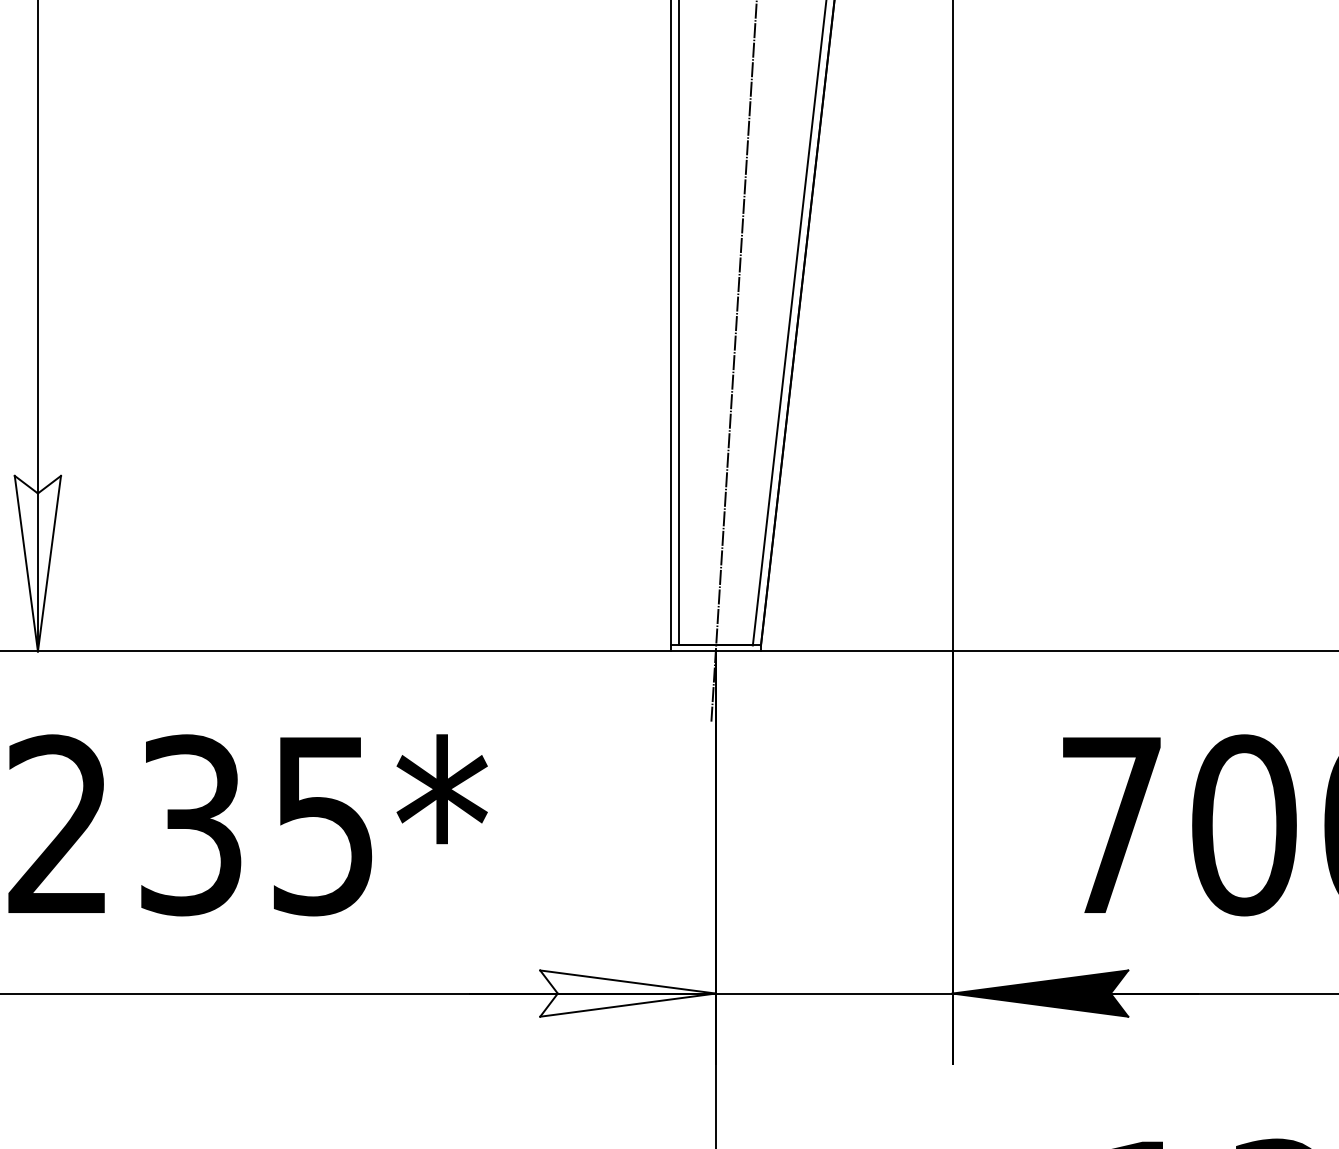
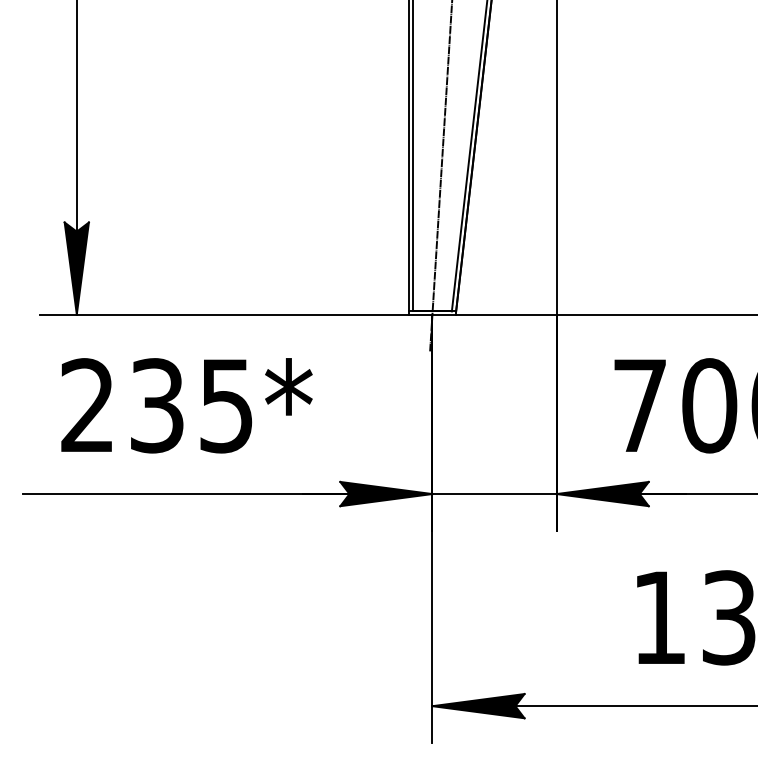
fill: (37, 563) -> (76, 268), added
fill: (628, 992) -> (386, 493), added

